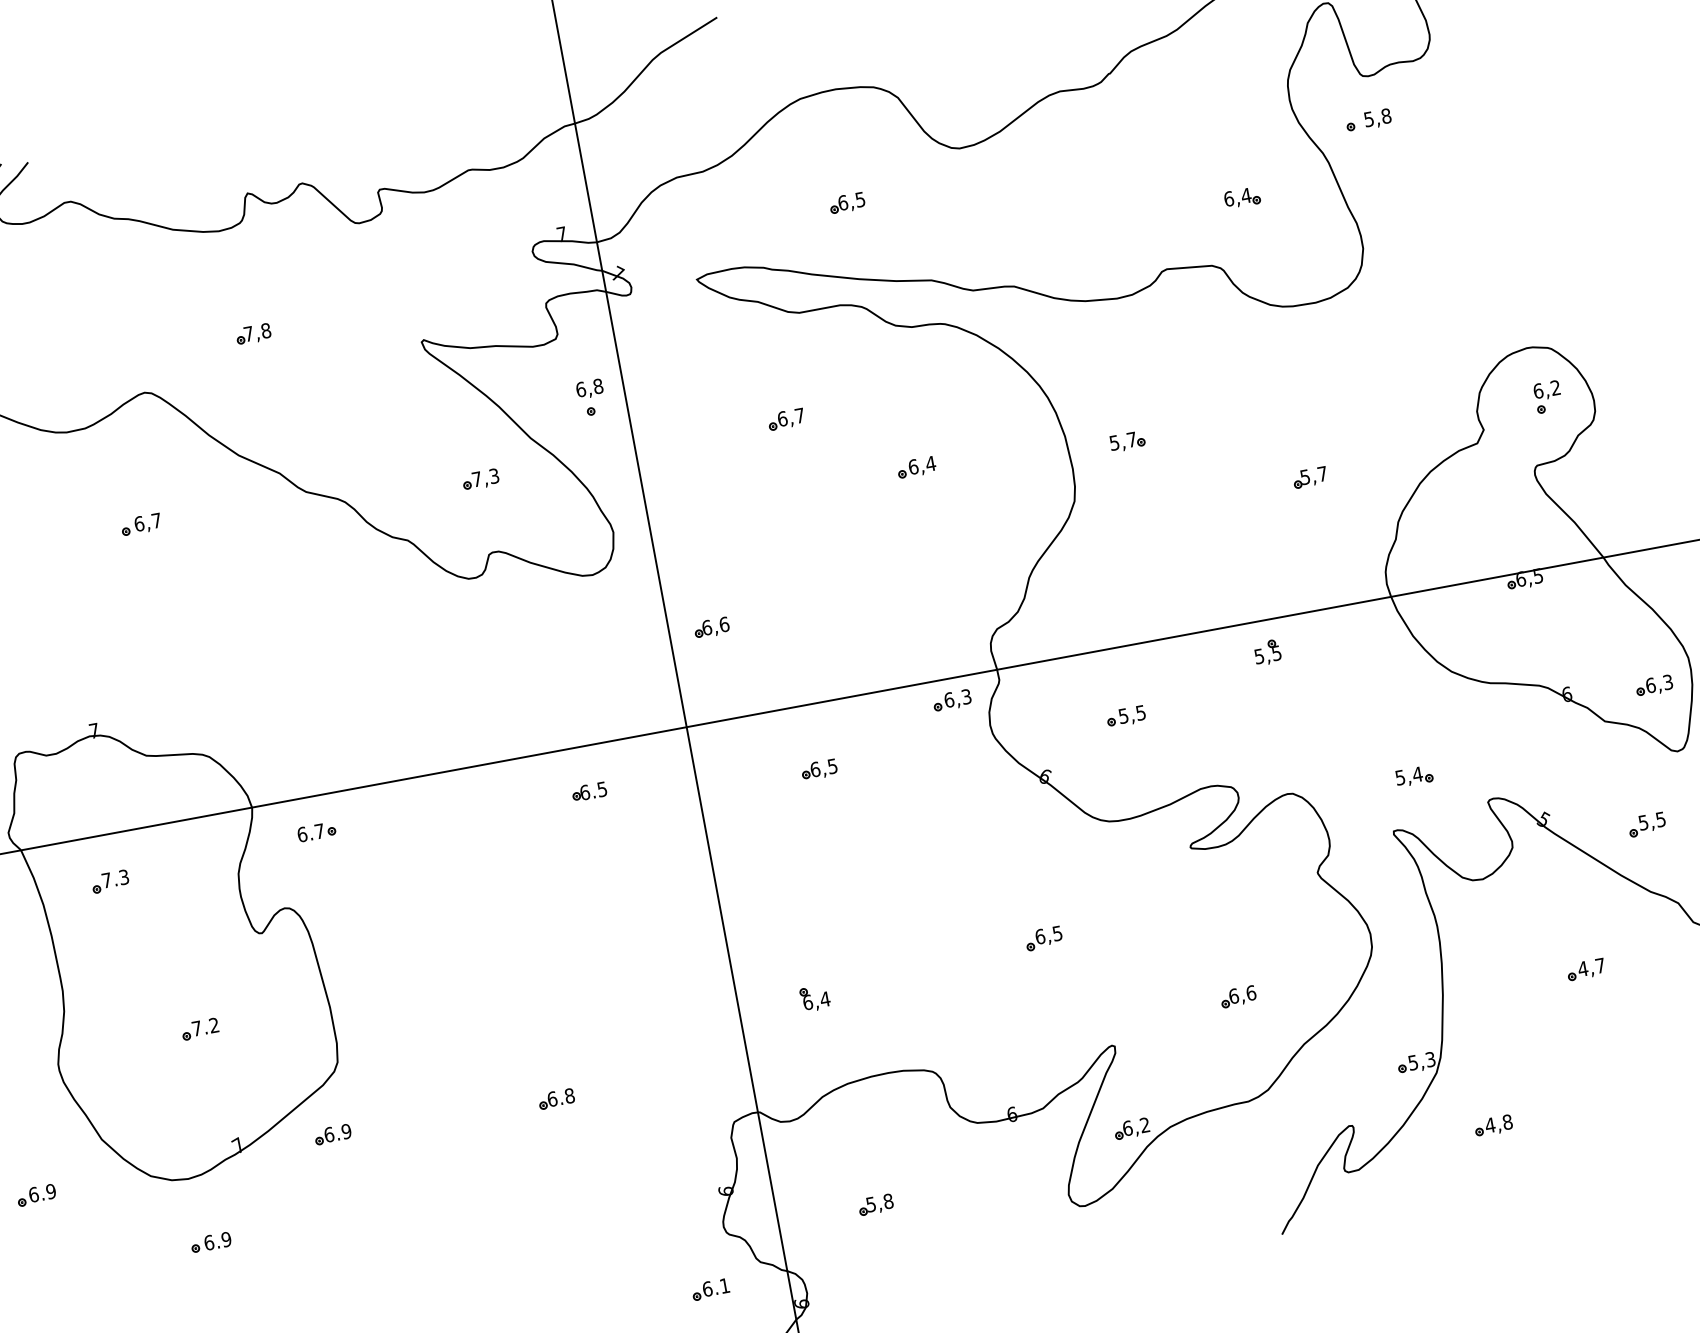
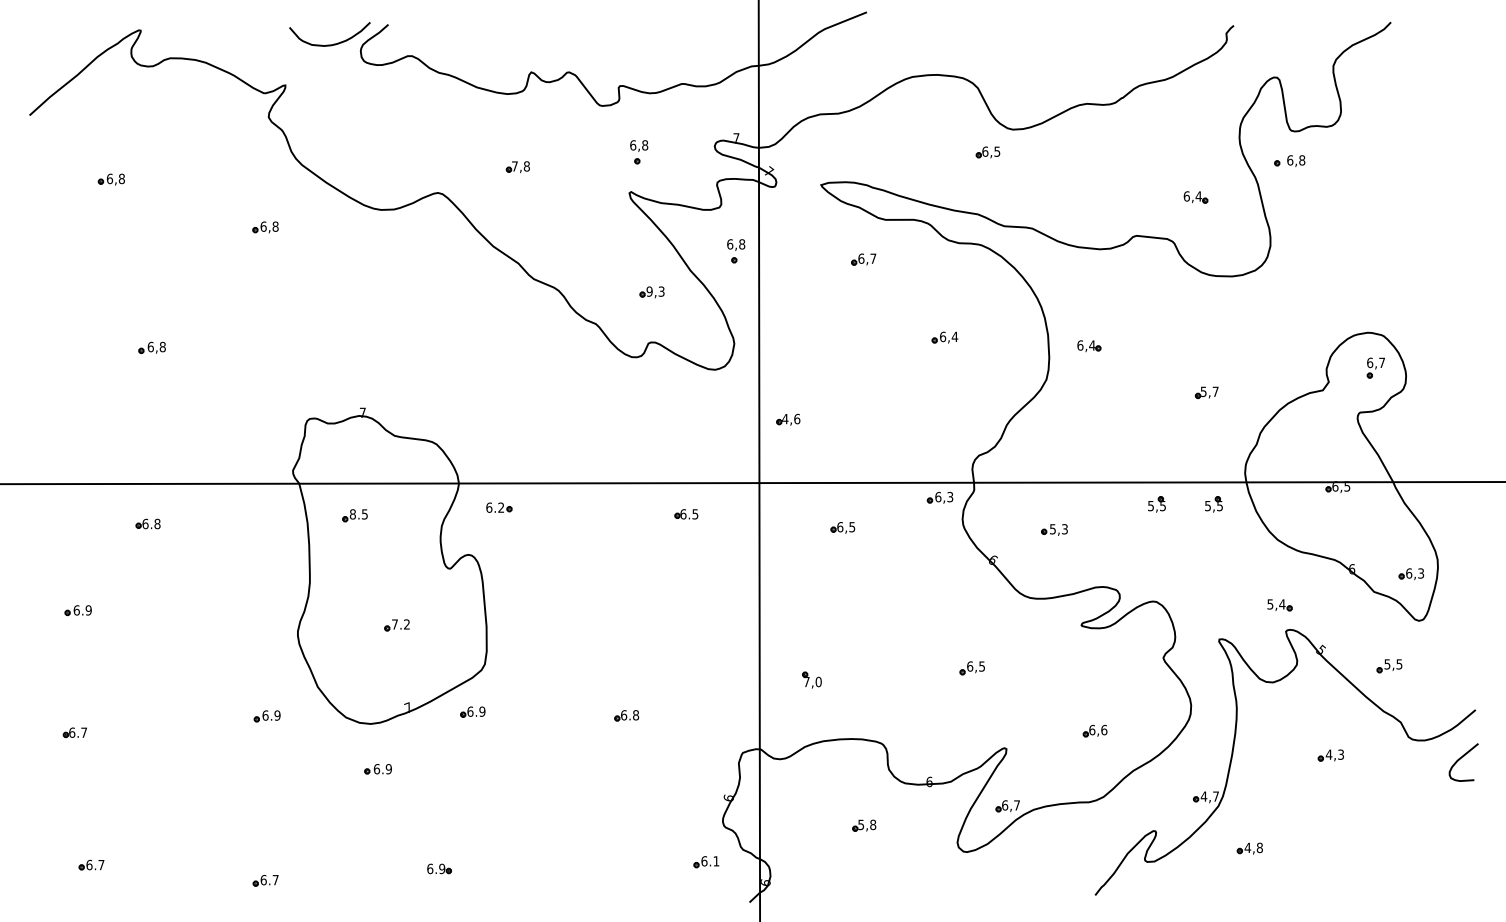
text: (1369, 119) -> (1290, 160), 5,8 -> 6,8
part: (846, 203) -> (987, 152), moved
part: (425, 280) -> (639, 152), added
text: (1554, 387) -> (1381, 362), 6,2 -> 6,7
part: (785, 419) -> (863, 259), moved
text: (1123, 441) -> (1086, 345), 5,7 -> 6,4
text: (476, 479) -> (649, 291), 7,3 -> 9,3
part: (141, 524) -> (419, 280), removed
text: (707, 626) -> (785, 418), 6,6 -> 4,6
part: (1349, 637) -> (1213, 504), added
text: (1140, 711) -> (1064, 528), 5,5 -> 5,3
part: (1413, 776) -> (1279, 605), moved
text: (319, 831) -> (501, 507), 6.7 -> 6.2
text: (114, 879) -> (358, 514), 7.3 -> 8.5
text: (1599, 965) -> (1340, 754), 4,7 -> 4,3
text: (816, 1000) -> (812, 681), 6,4 -> 7,0
text: (1421, 1061) -> (1209, 796), 5,3 -> 4,7
text: (1144, 1125) -> (1016, 805), 6,2 -> 6,7
part: (876, 1204) -> (864, 825), moved

